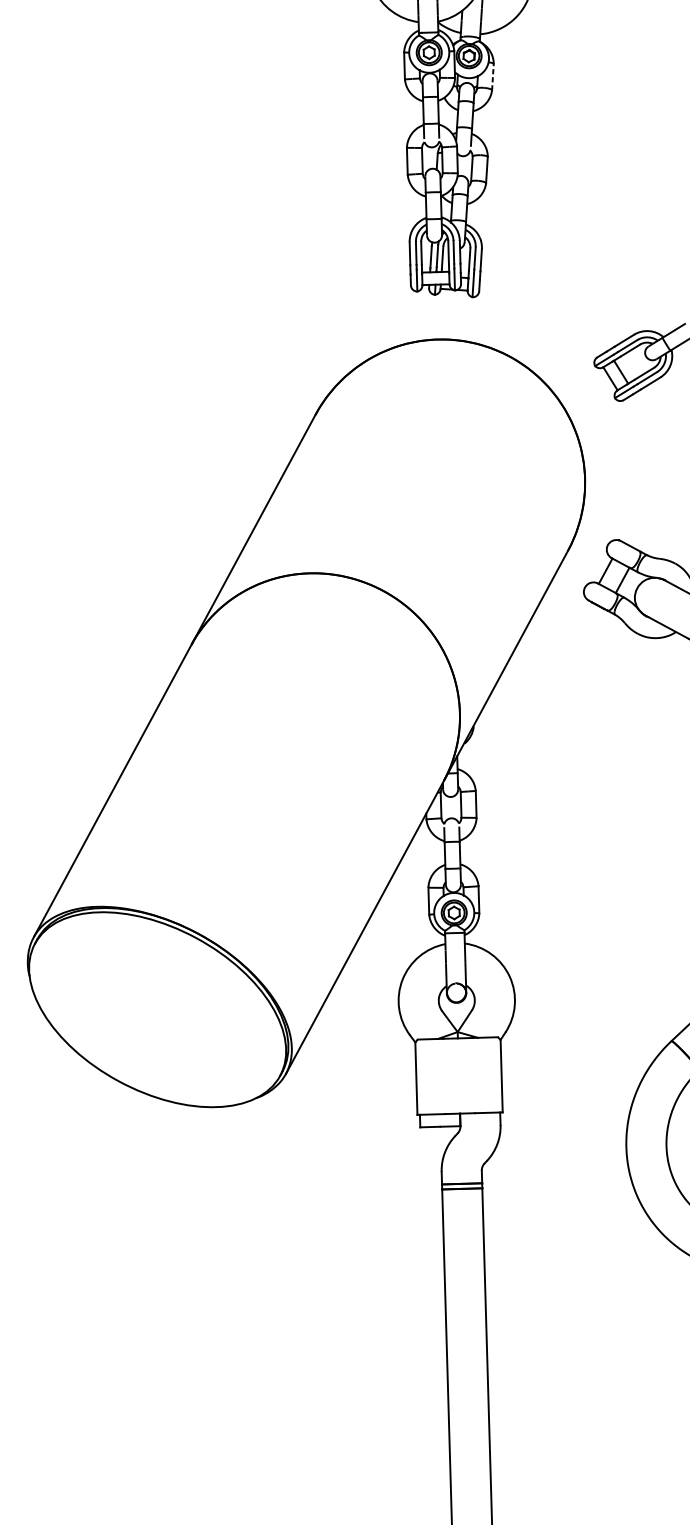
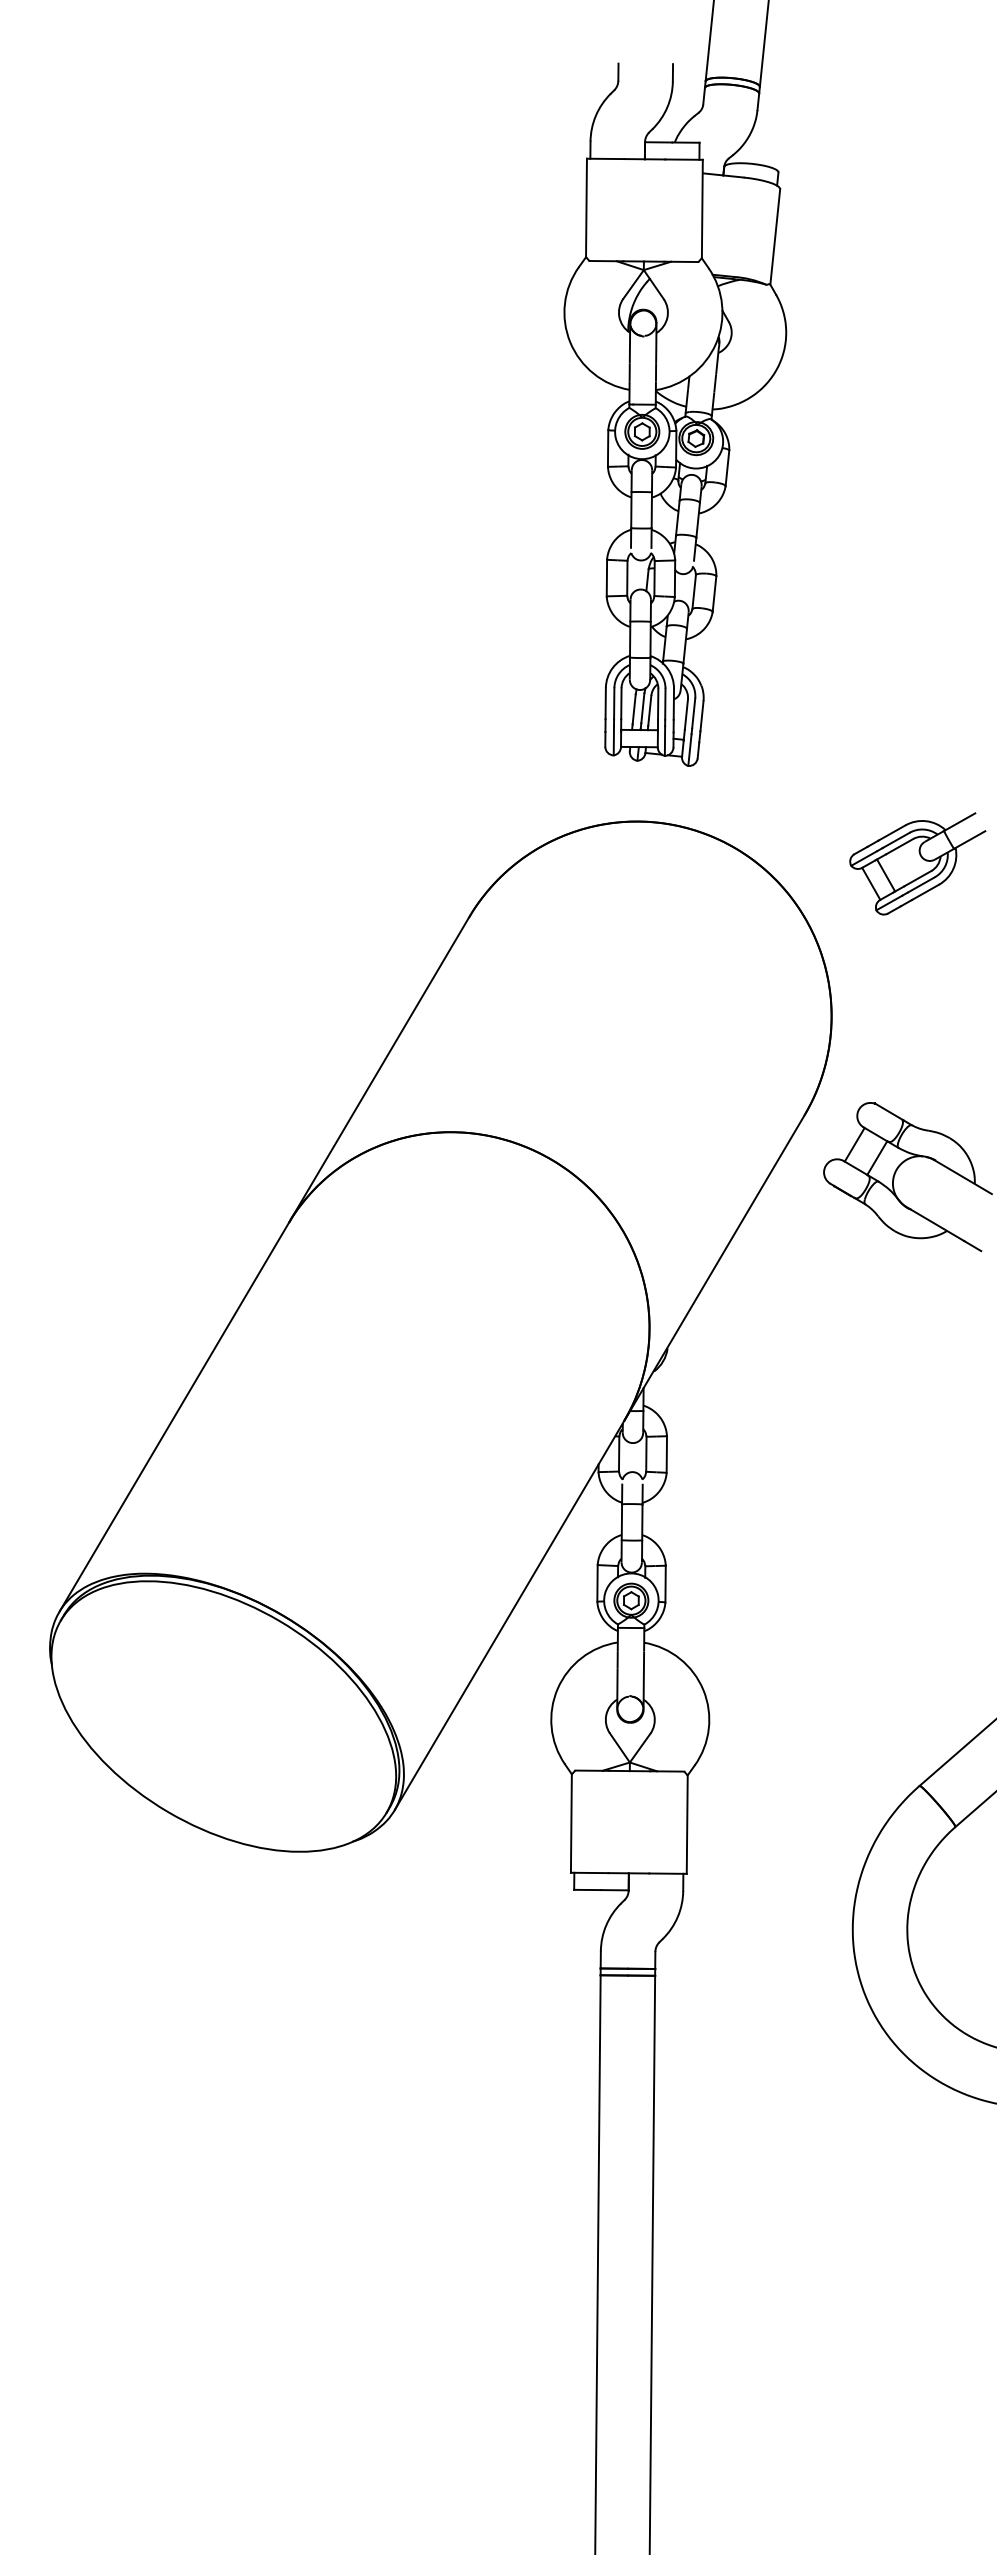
line: (492, 76) -> (727, 467), dashed -> solid

